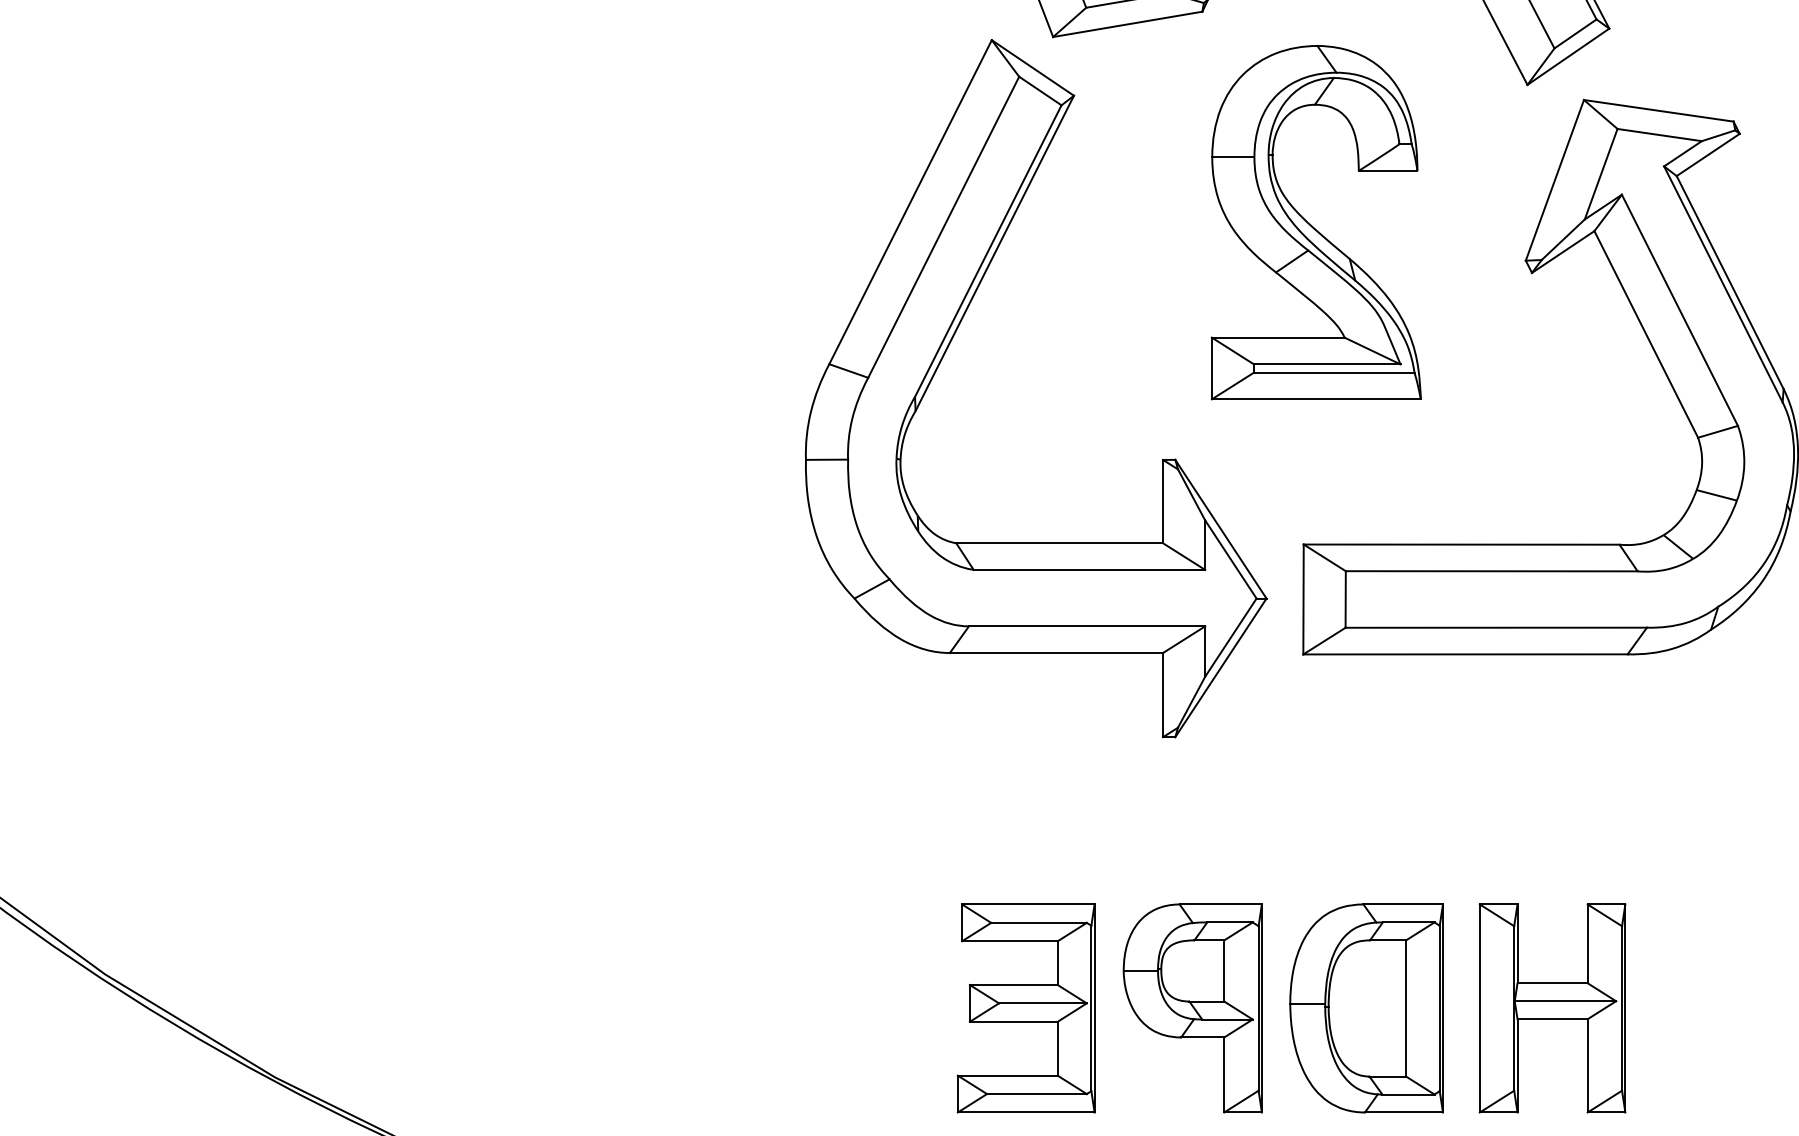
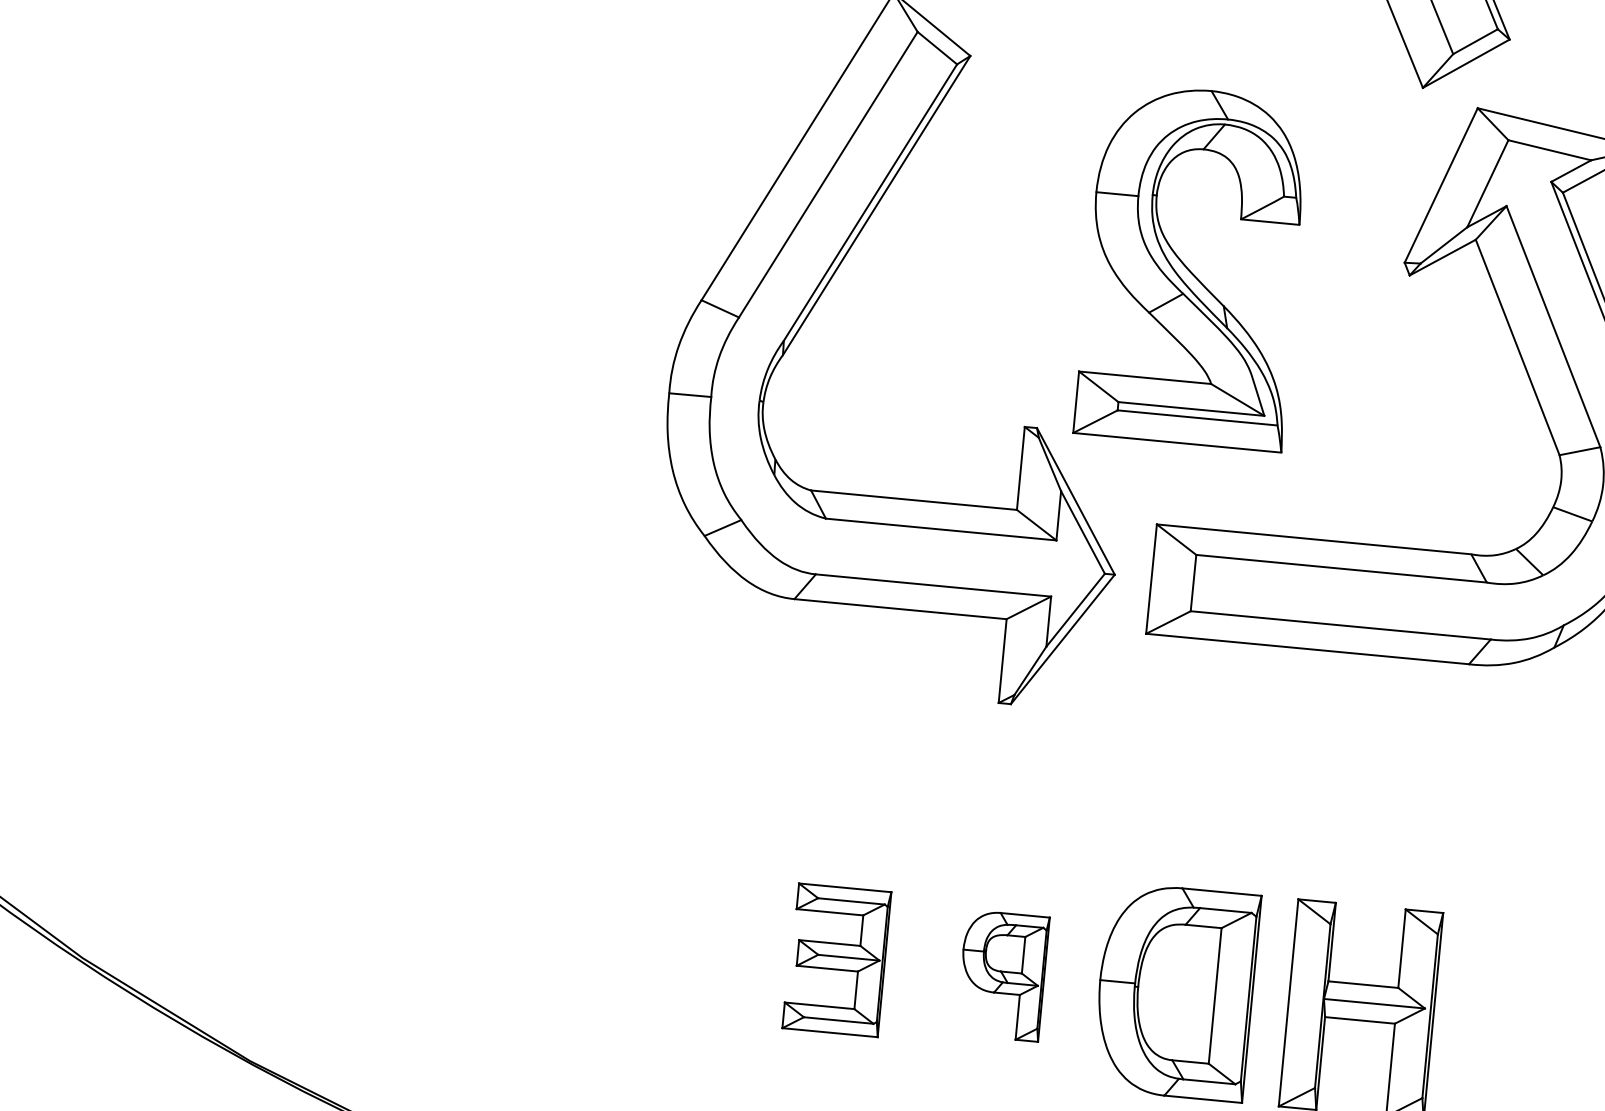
part: (1315, 222) -> (1193, 266), moved
part: (1025, 1008) -> (836, 960), size x0.7
part: (1192, 1008) -> (1002, 975), size x0.6

